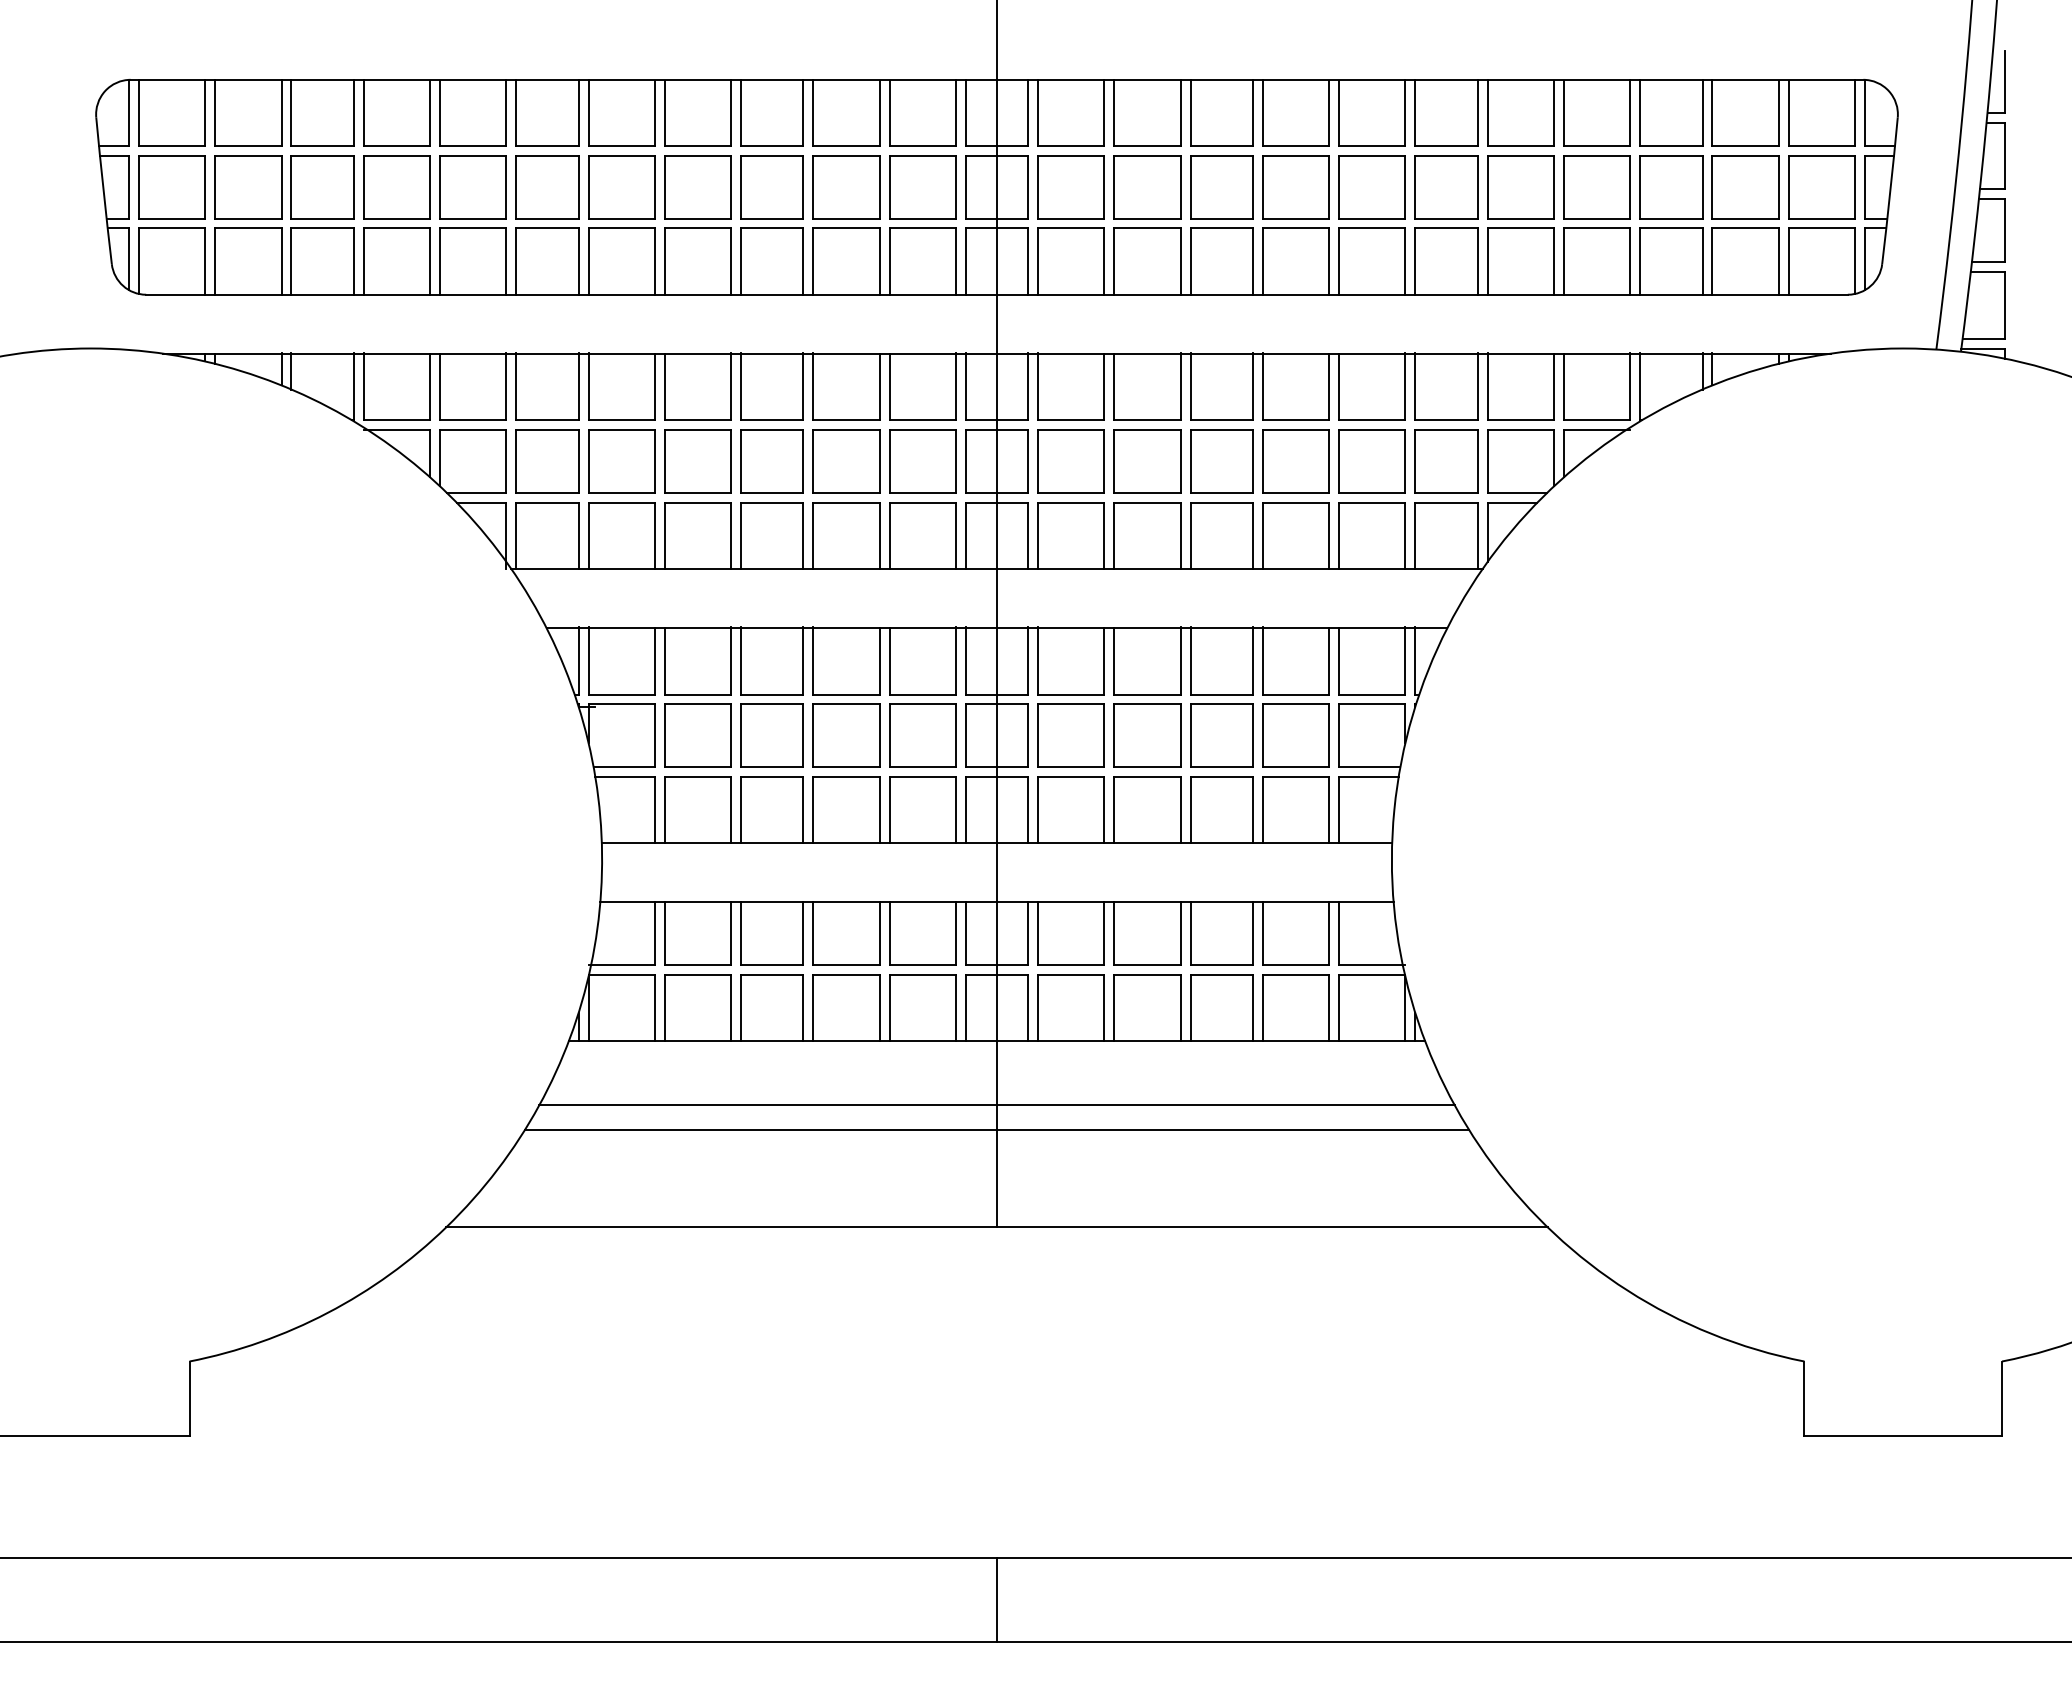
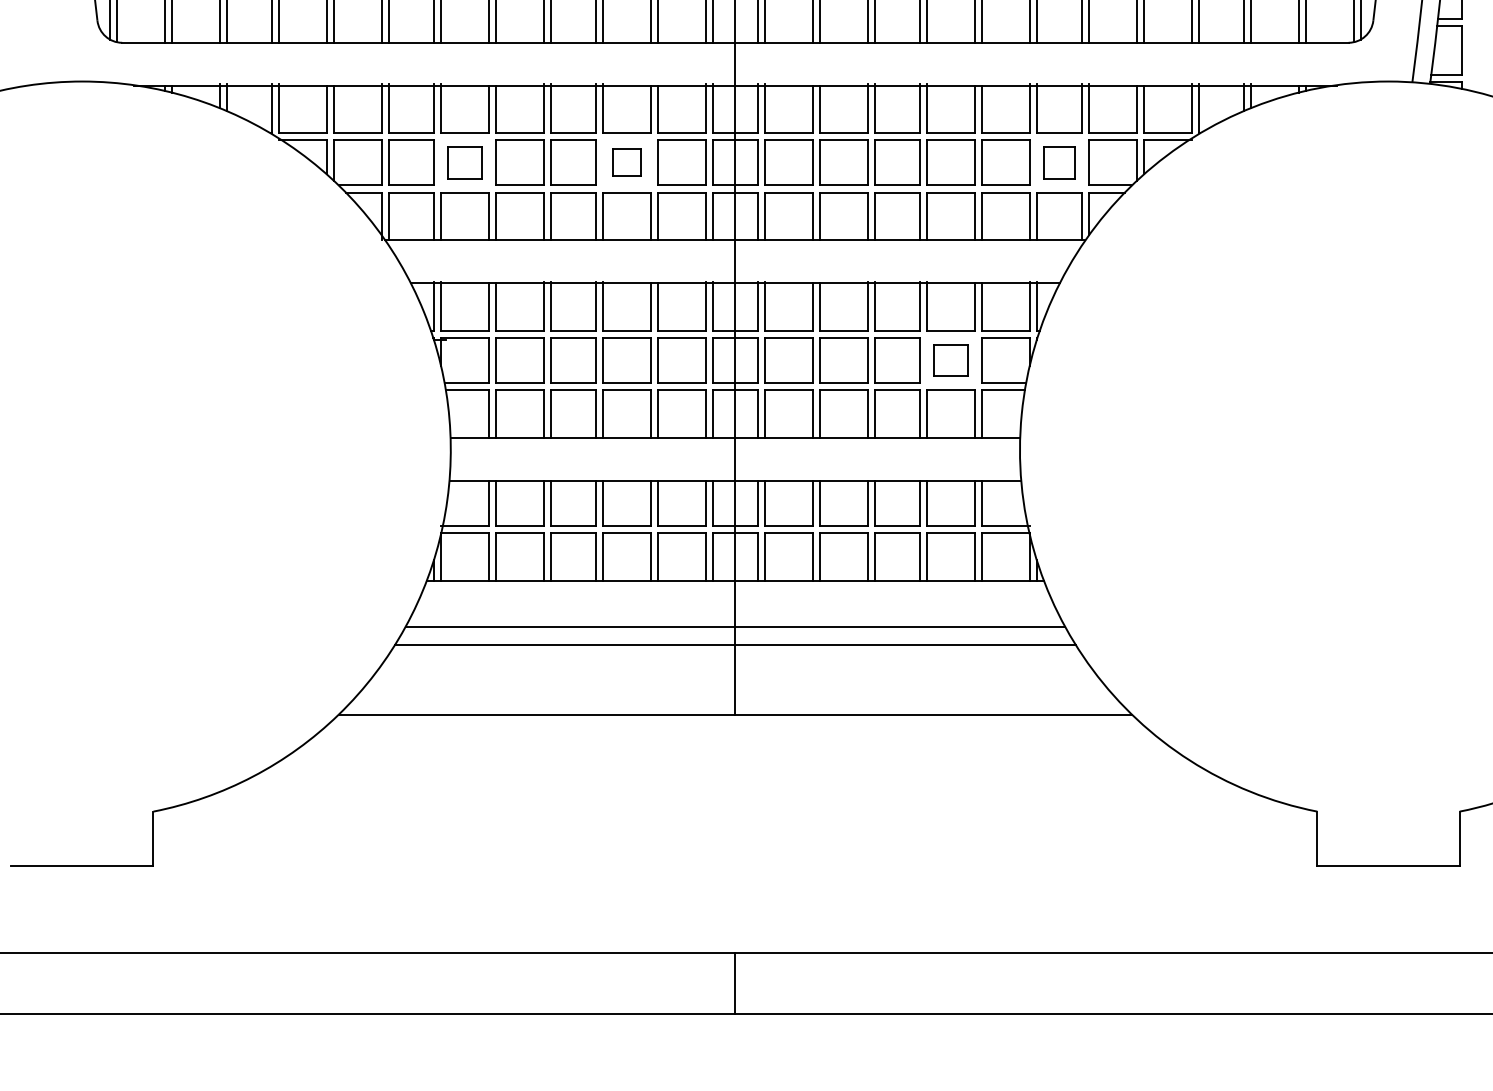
part: (621, 461) -> (464, 162), size x0.7
part: (846, 461) -> (626, 162), size x0.6
part: (1446, 461) -> (1059, 162), size x0.7
part: (1295, 735) -> (950, 360), size x0.7

